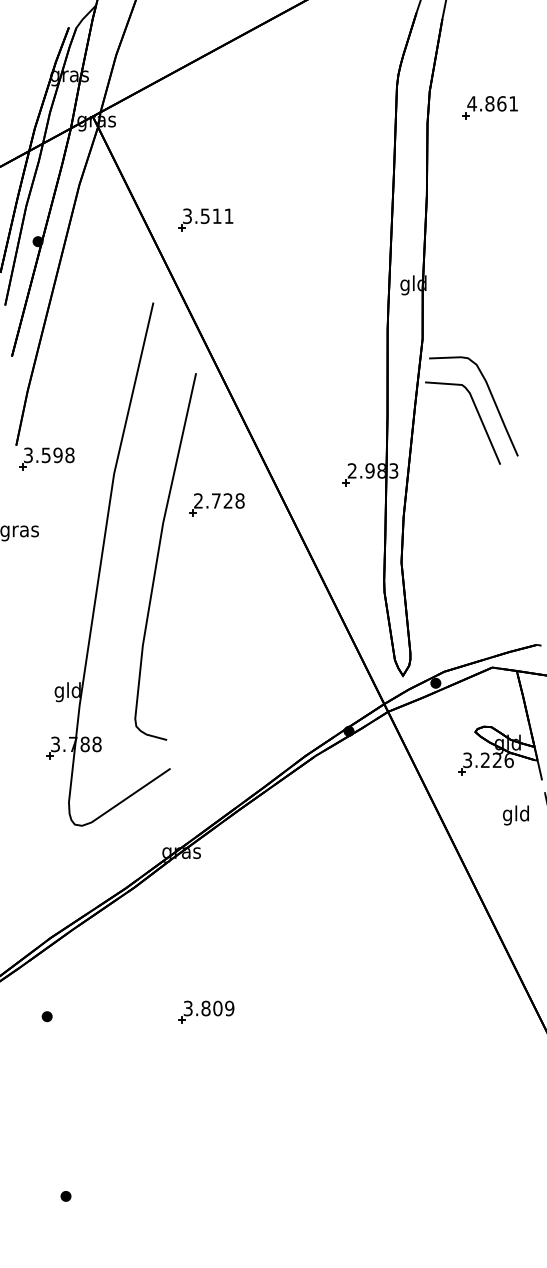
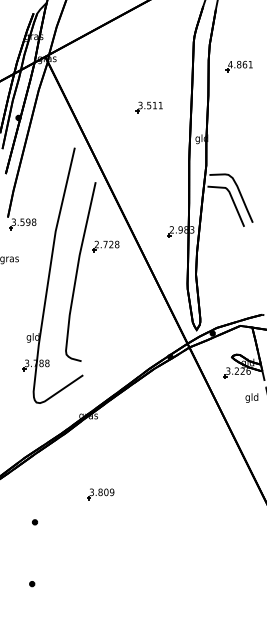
part: (488, 107) -> (238, 66), moved
part: (203, 220) -> (148, 107), moved
part: (46, 1017) -> (34, 522), moved

